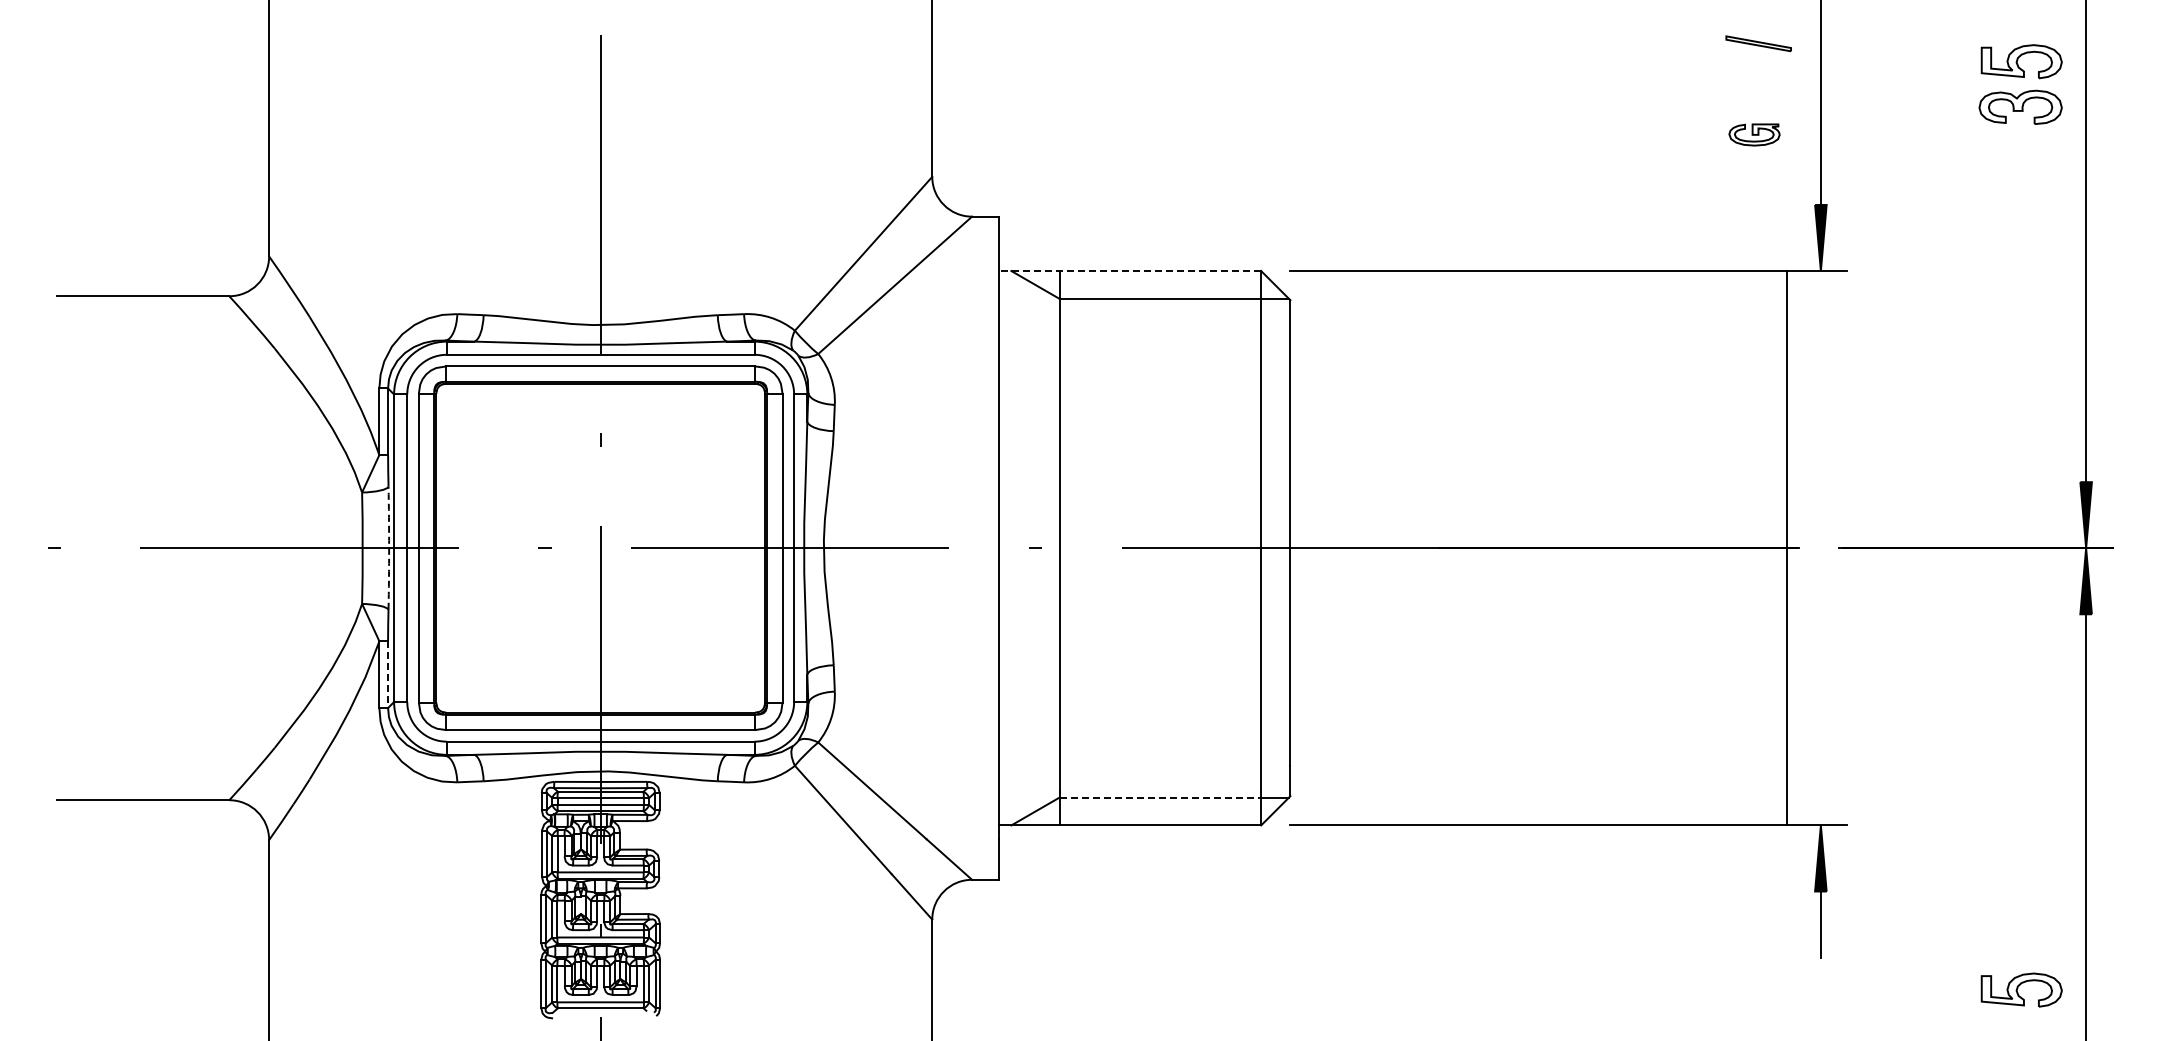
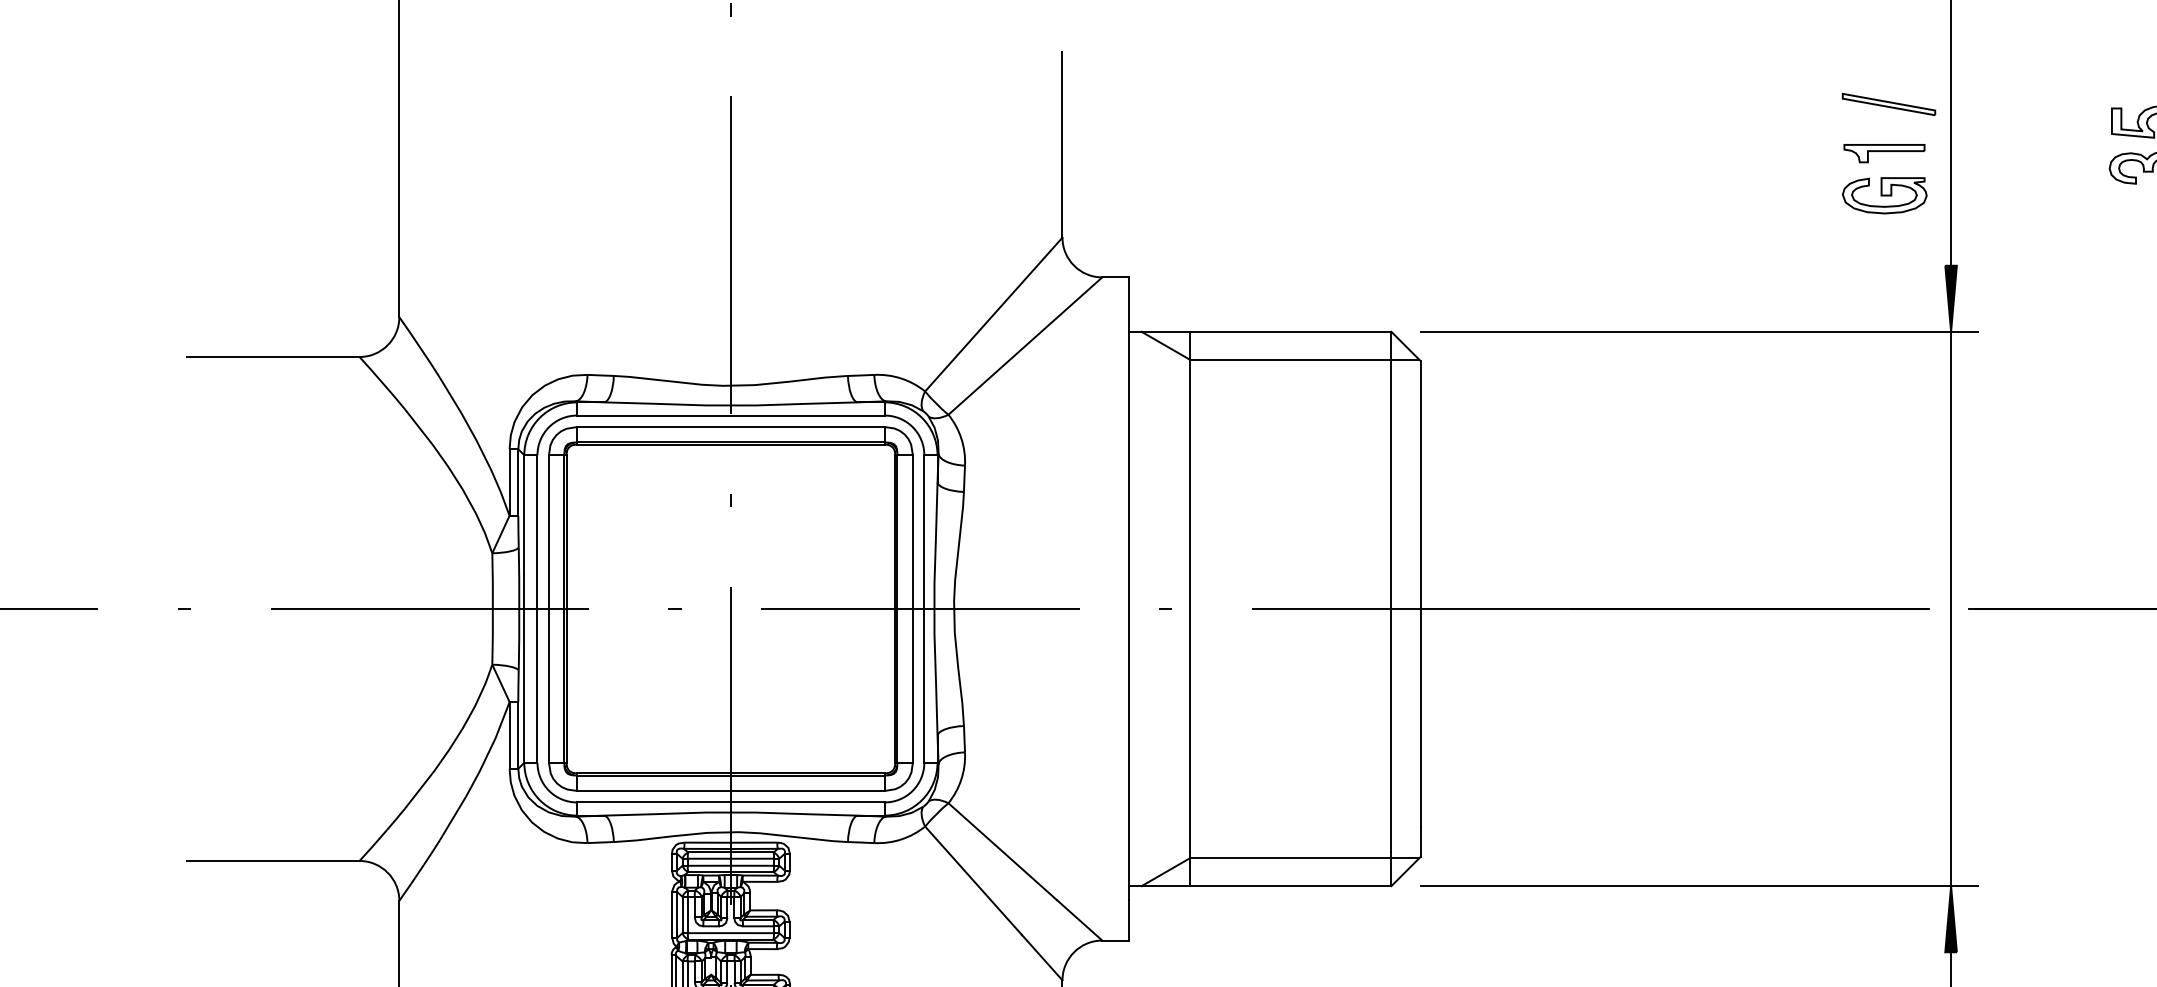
part: (1758, 43) -> (1888, 104), size x1.43
part: (1754, 92) -> (1884, 153), added
part: (1754, 134) -> (1884, 195), size x1.67
line: (1129, 271) -> (1259, 332), dashed -> solid
arc: (389, 548) -> (519, 609), dashed -> solid
line: (1786, 548) -> (1950, 609), moved
line: (388, 675) -> (518, 736), dashed -> solid
line: (1160, 797) -> (1290, 858), dashed -> solid

